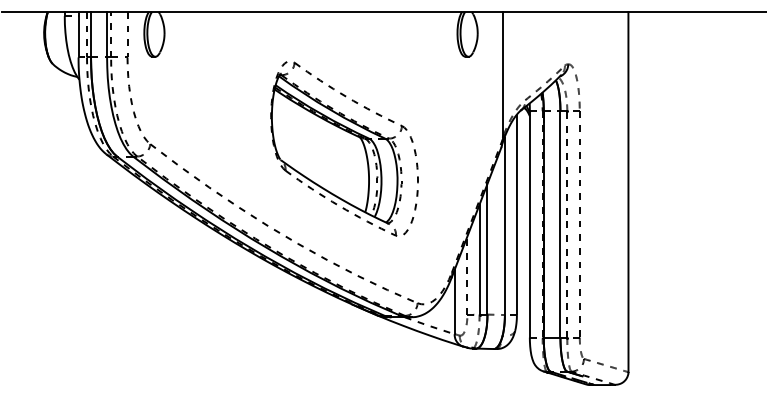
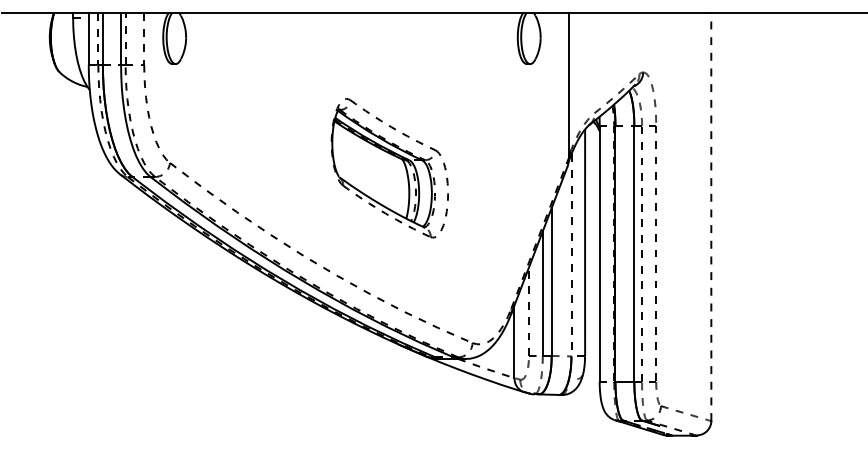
part: (344, 148) -> (389, 167), size x0.7
line: (628, 191) -> (711, 216), solid -> dashed
line: (504, 225) -> (570, 255), solid -> dashed

